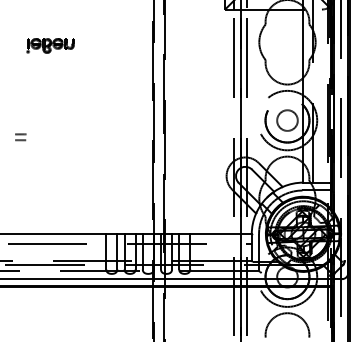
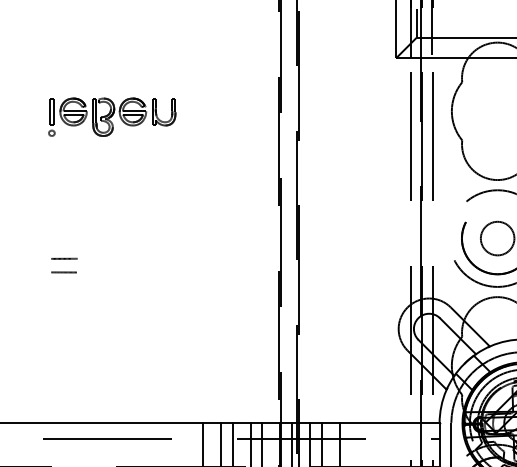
part: (50, 45) -> (112, 116), size x1.67
part: (20, 137) -> (63, 266), size x1.43

